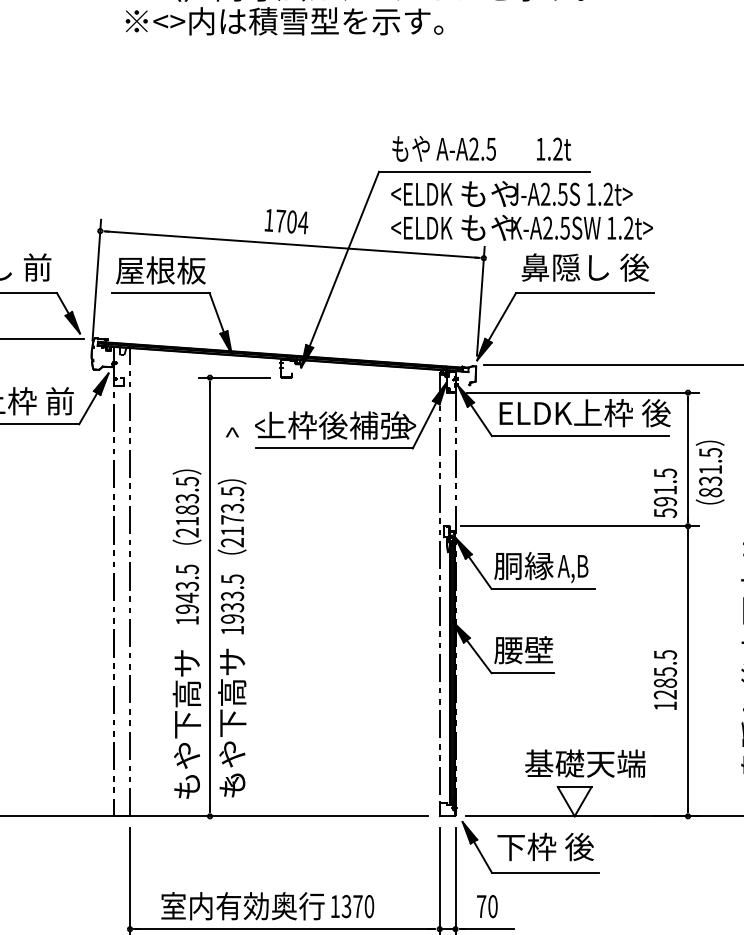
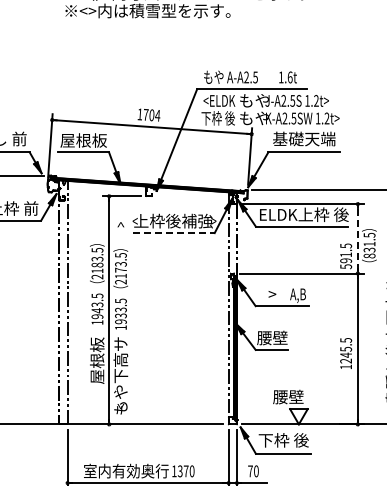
text: (556, 149) -> (289, 77), 1.2t -> 1.6t
text: (420, 228) -> (218, 118), <ELDK -> 下枠 後
text: (585, 266) -> (304, 138), 鼻隠し 後 -> 基礎天端
line: (333, 449) -> (173, 233), solid -> dashed
line: (687, 458) -> (357, 238), solid -> dashed
text: (523, 566) -> (272, 294), 胴縁 -> >
text: (666, 681) -> (346, 354), 1285.5 -> 1245.5
text: (187, 724) -> (97, 376), もや下高サ -> 屋根板
text: (585, 762) -> (304, 396), 基礎天端 -> 腰壁

